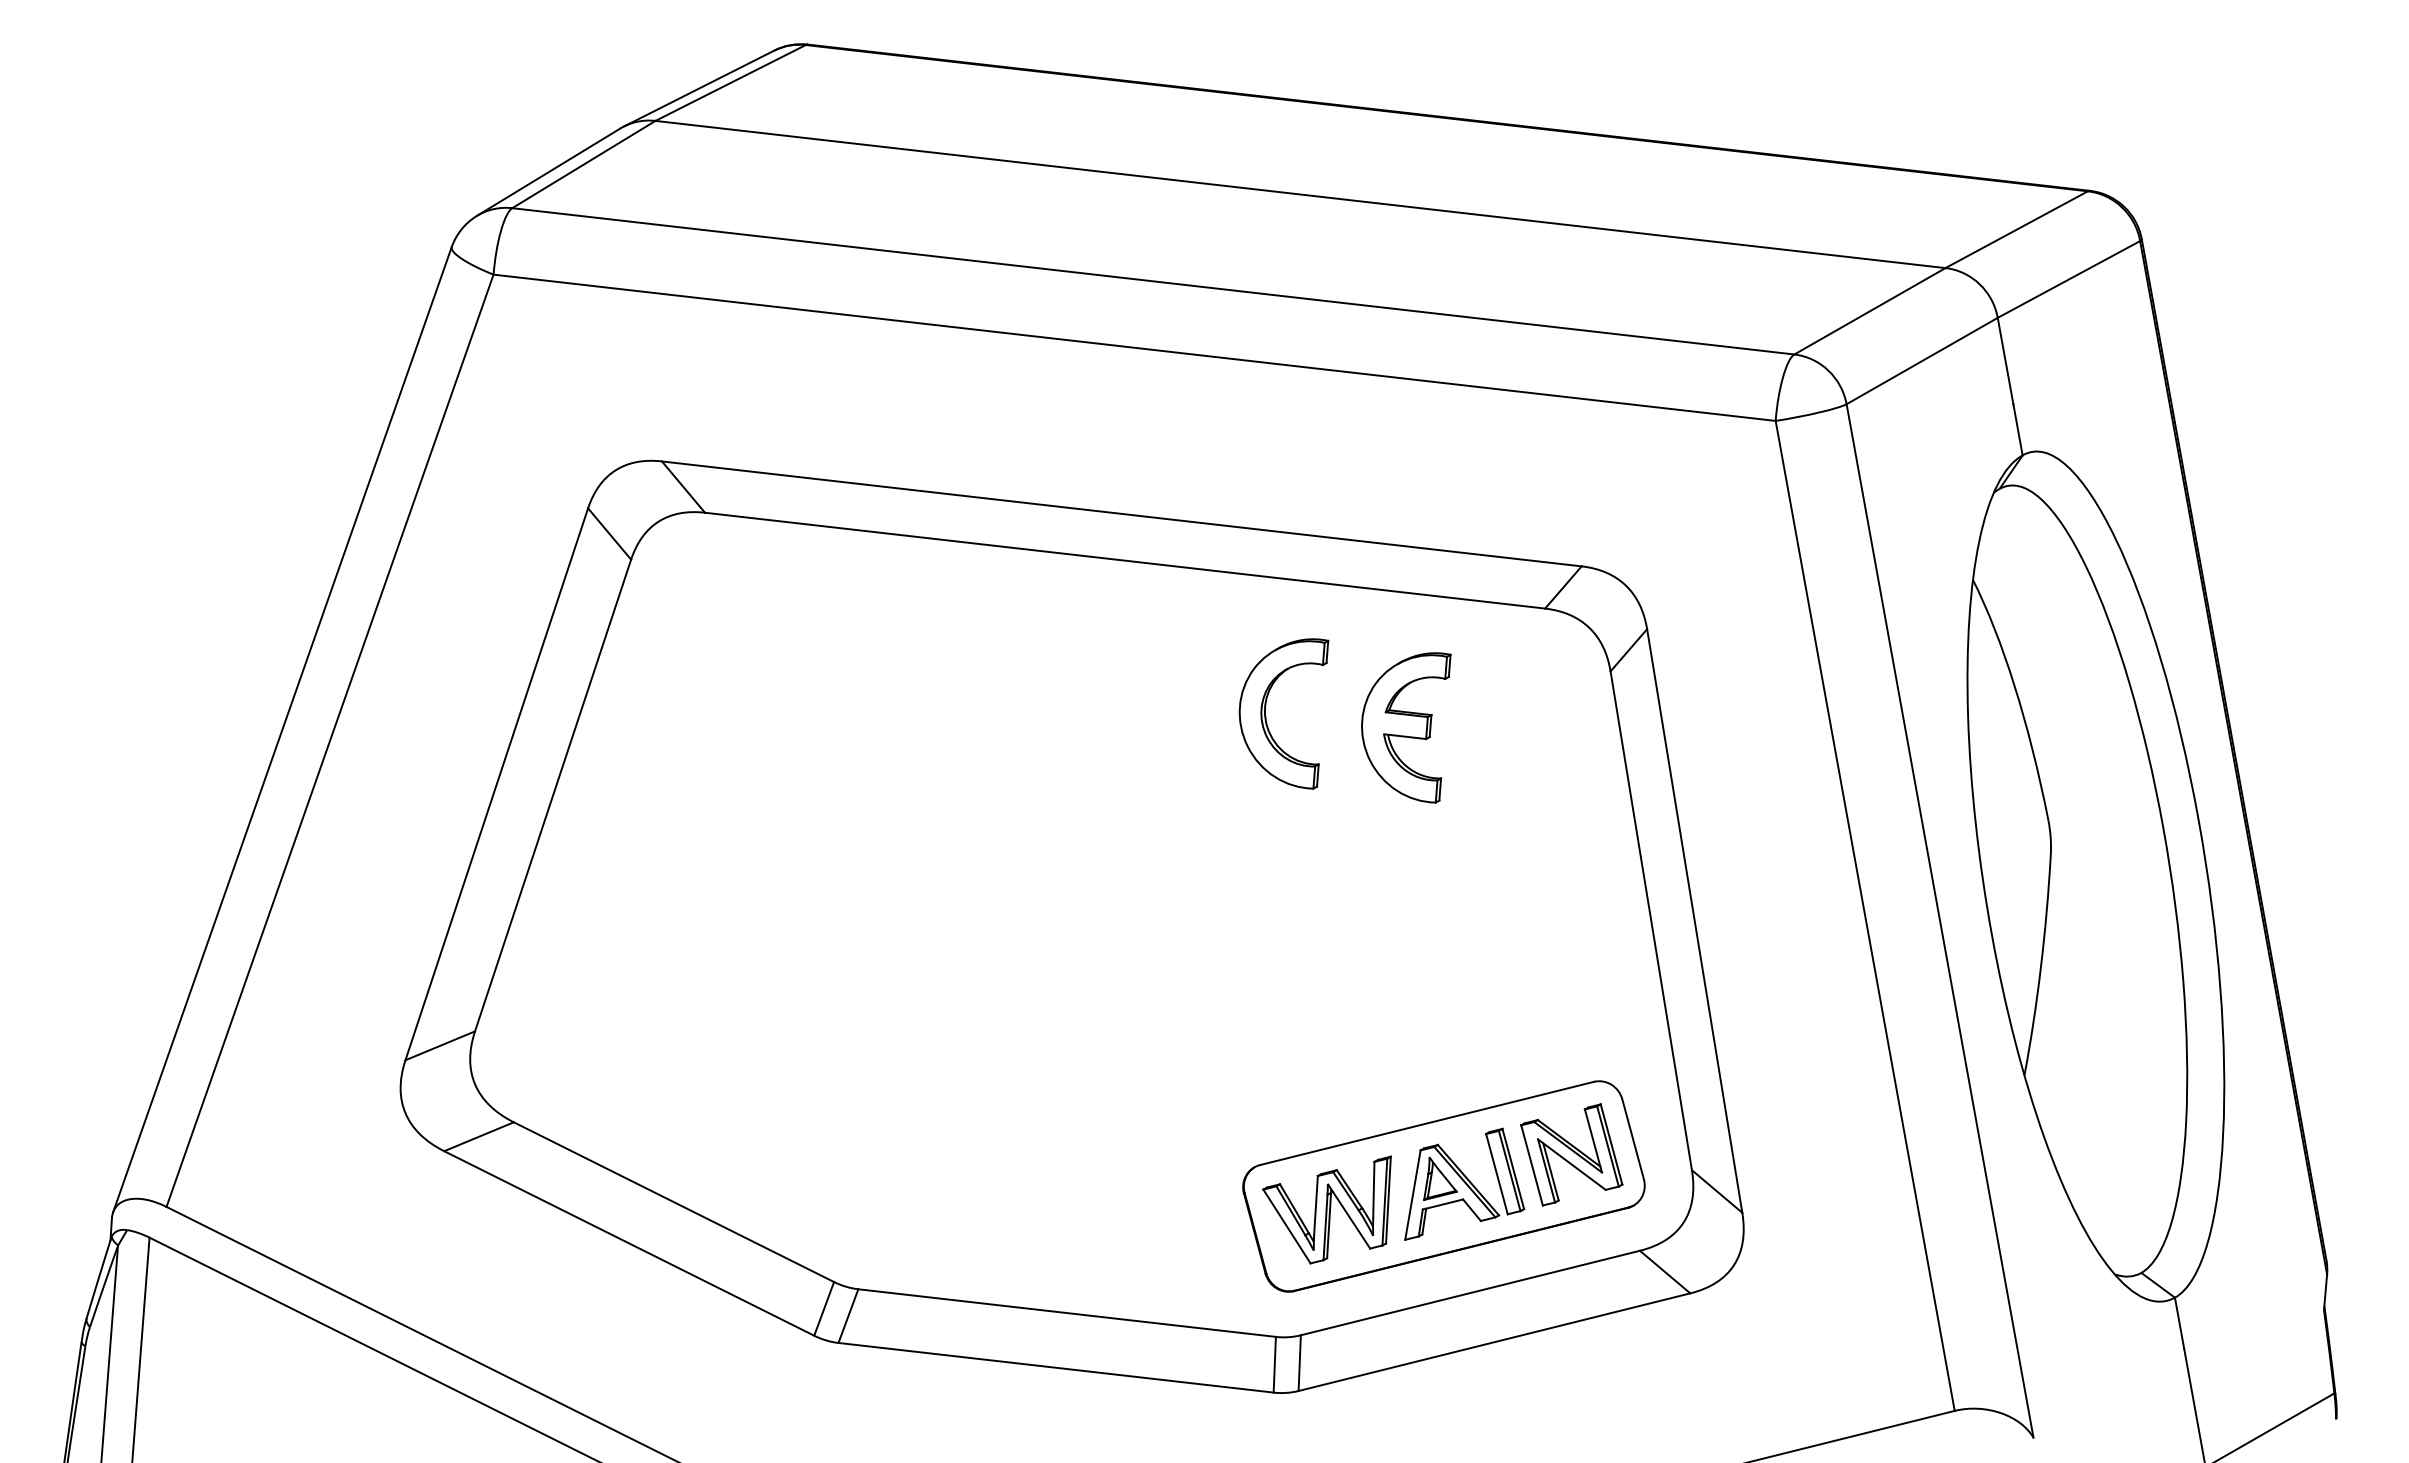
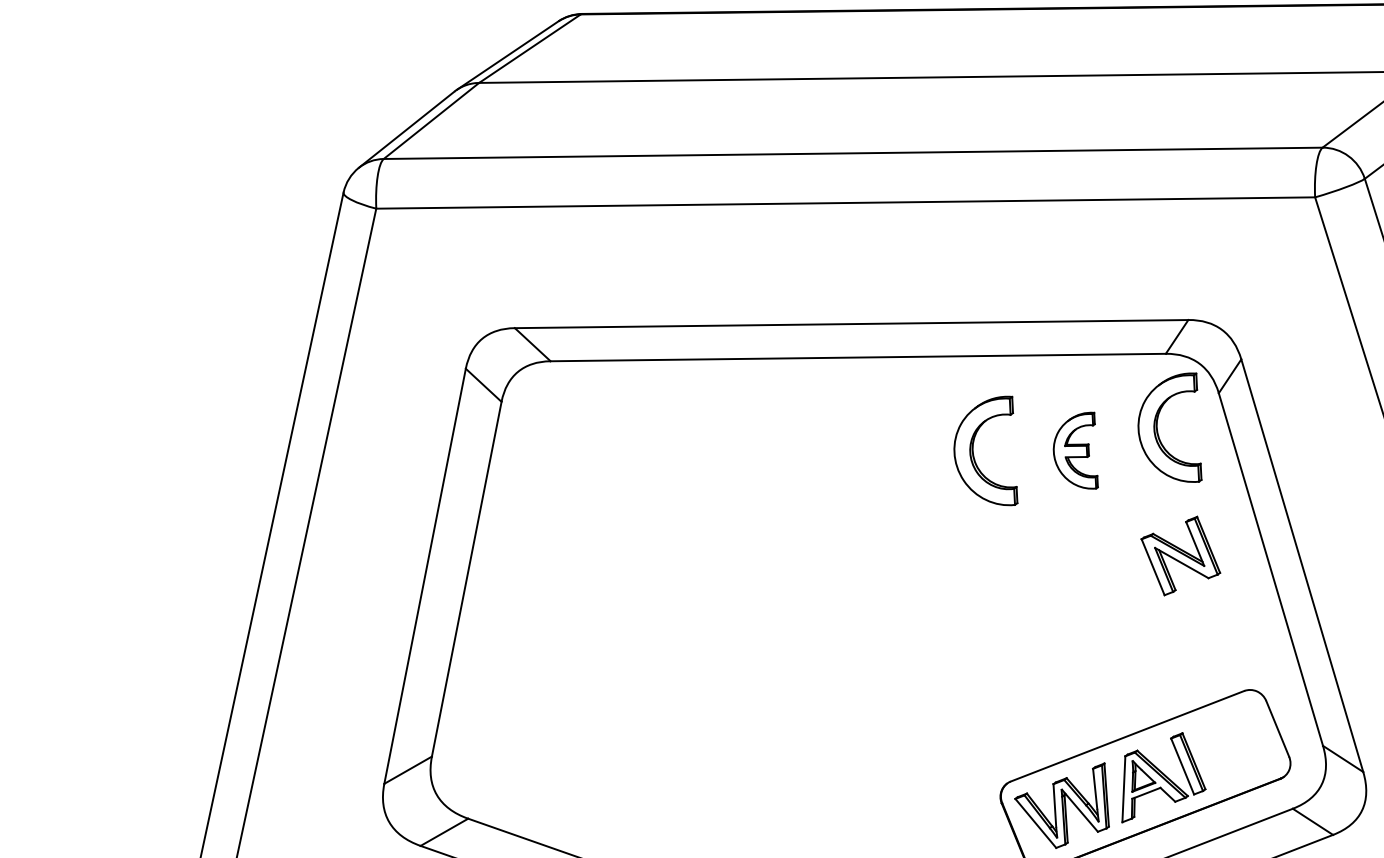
part: (1521, 716) -> (1158, 433), added
part: (1406, 727) -> (1076, 452), size x0.7
part: (1571, 1154) -> (1180, 555), moved

